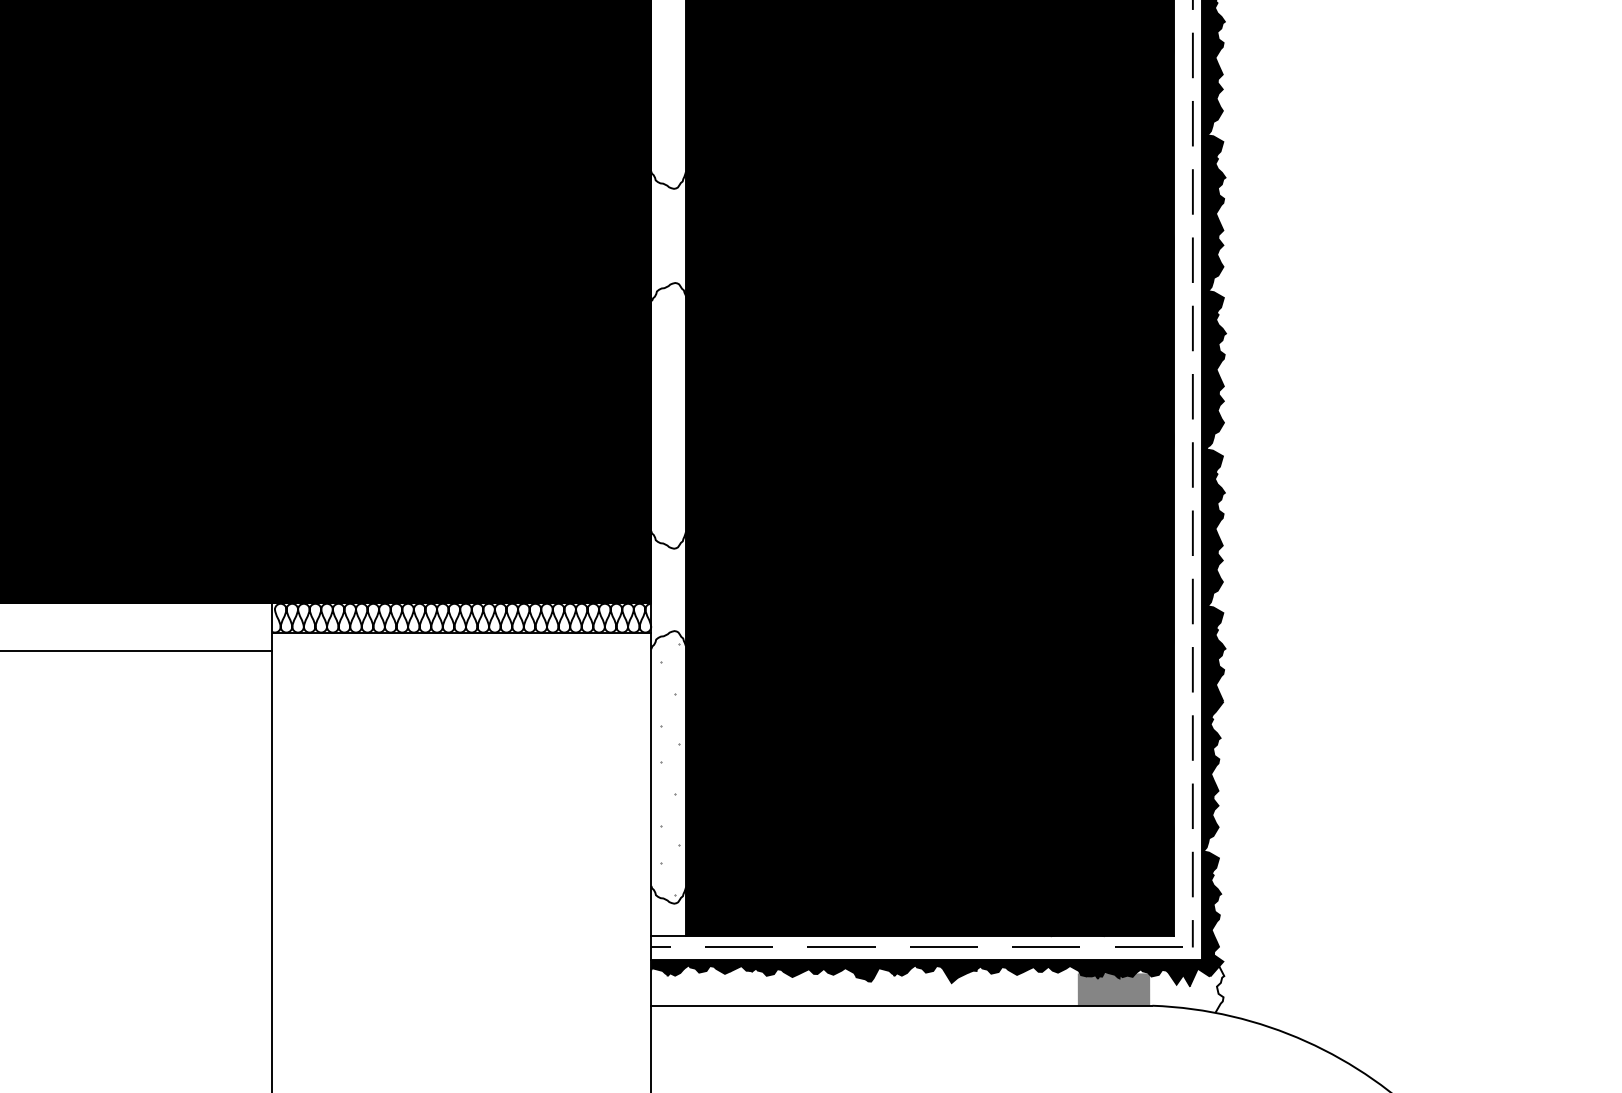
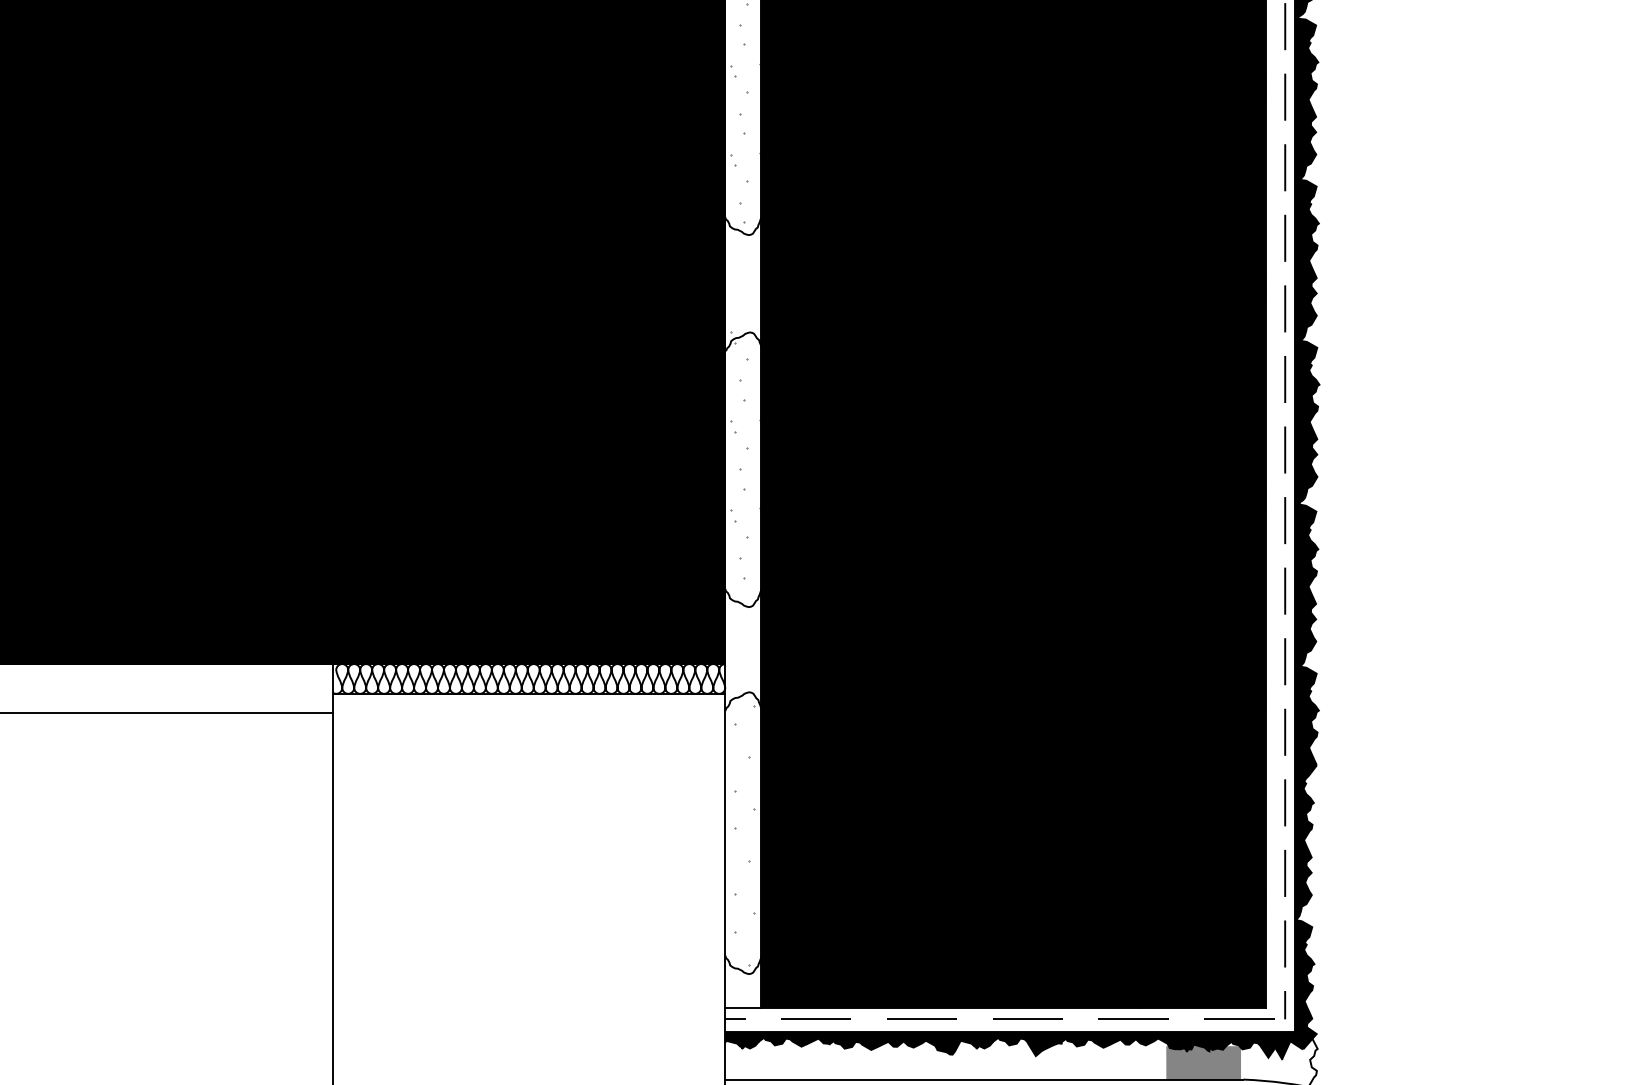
hatch: (670, 90) -> (745, 133), added
hatch: (670, 401) -> (745, 454), added

